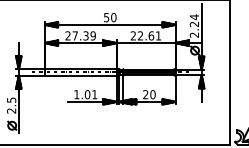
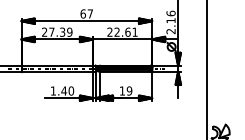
text: (109, 17) -> (86, 13), 50 -> 67
text: (194, 20) -> (171, 16), 2.24 -> 2.16
text: (90, 94) -> (67, 90), 1.01 -> 1.40
text: (149, 94) -> (126, 90), 20 -> 19

